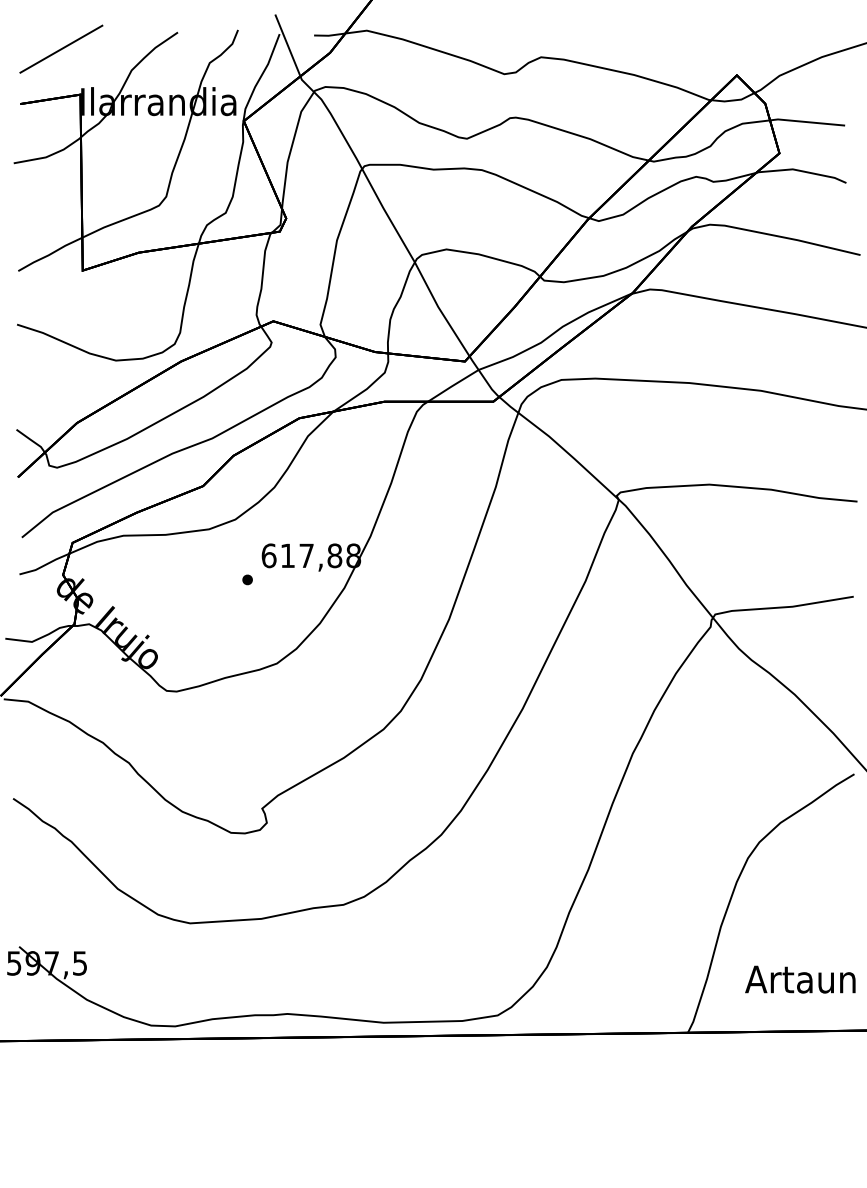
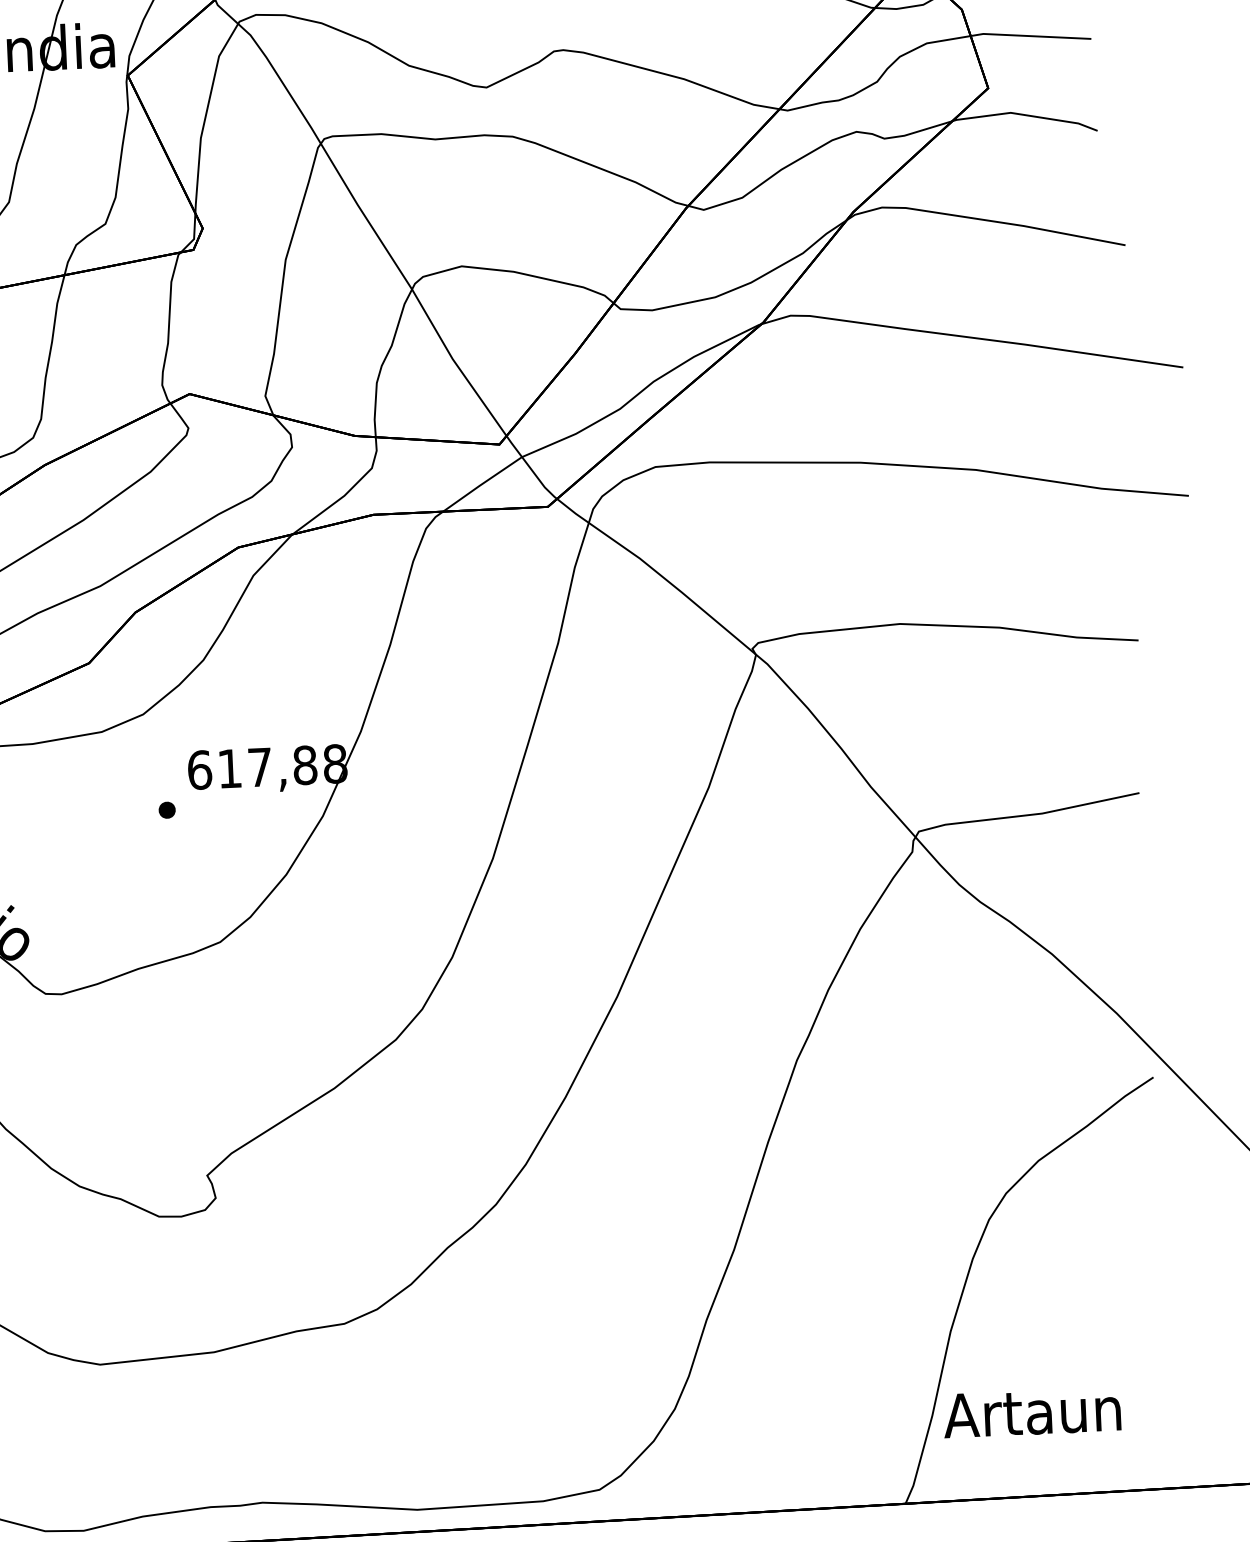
text: (800, 979) -> (1032, 1412), moved

